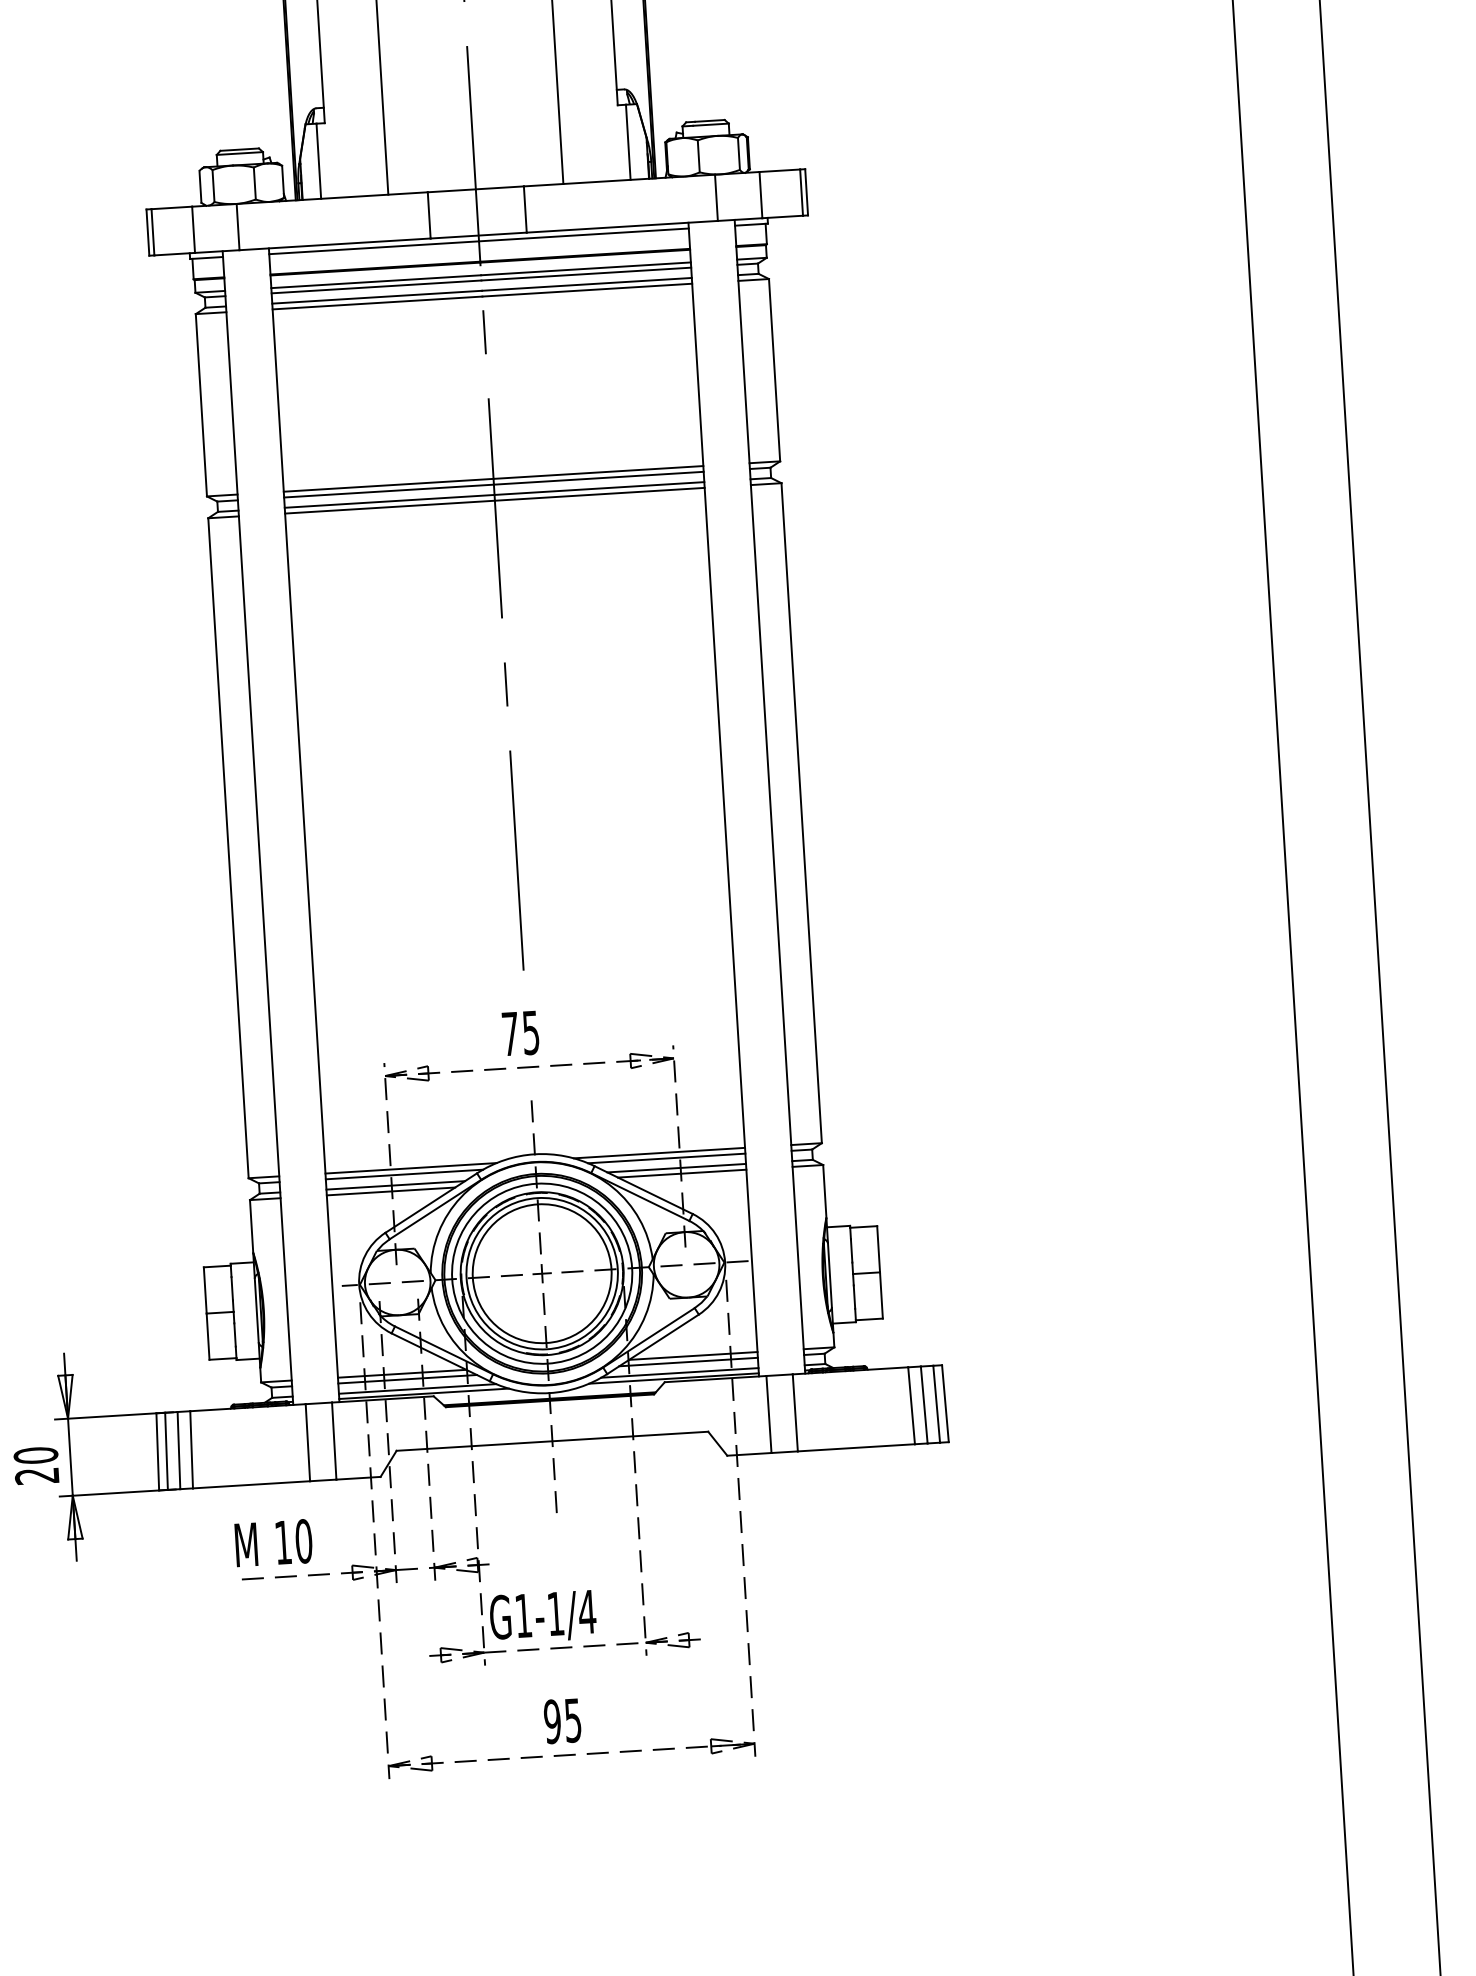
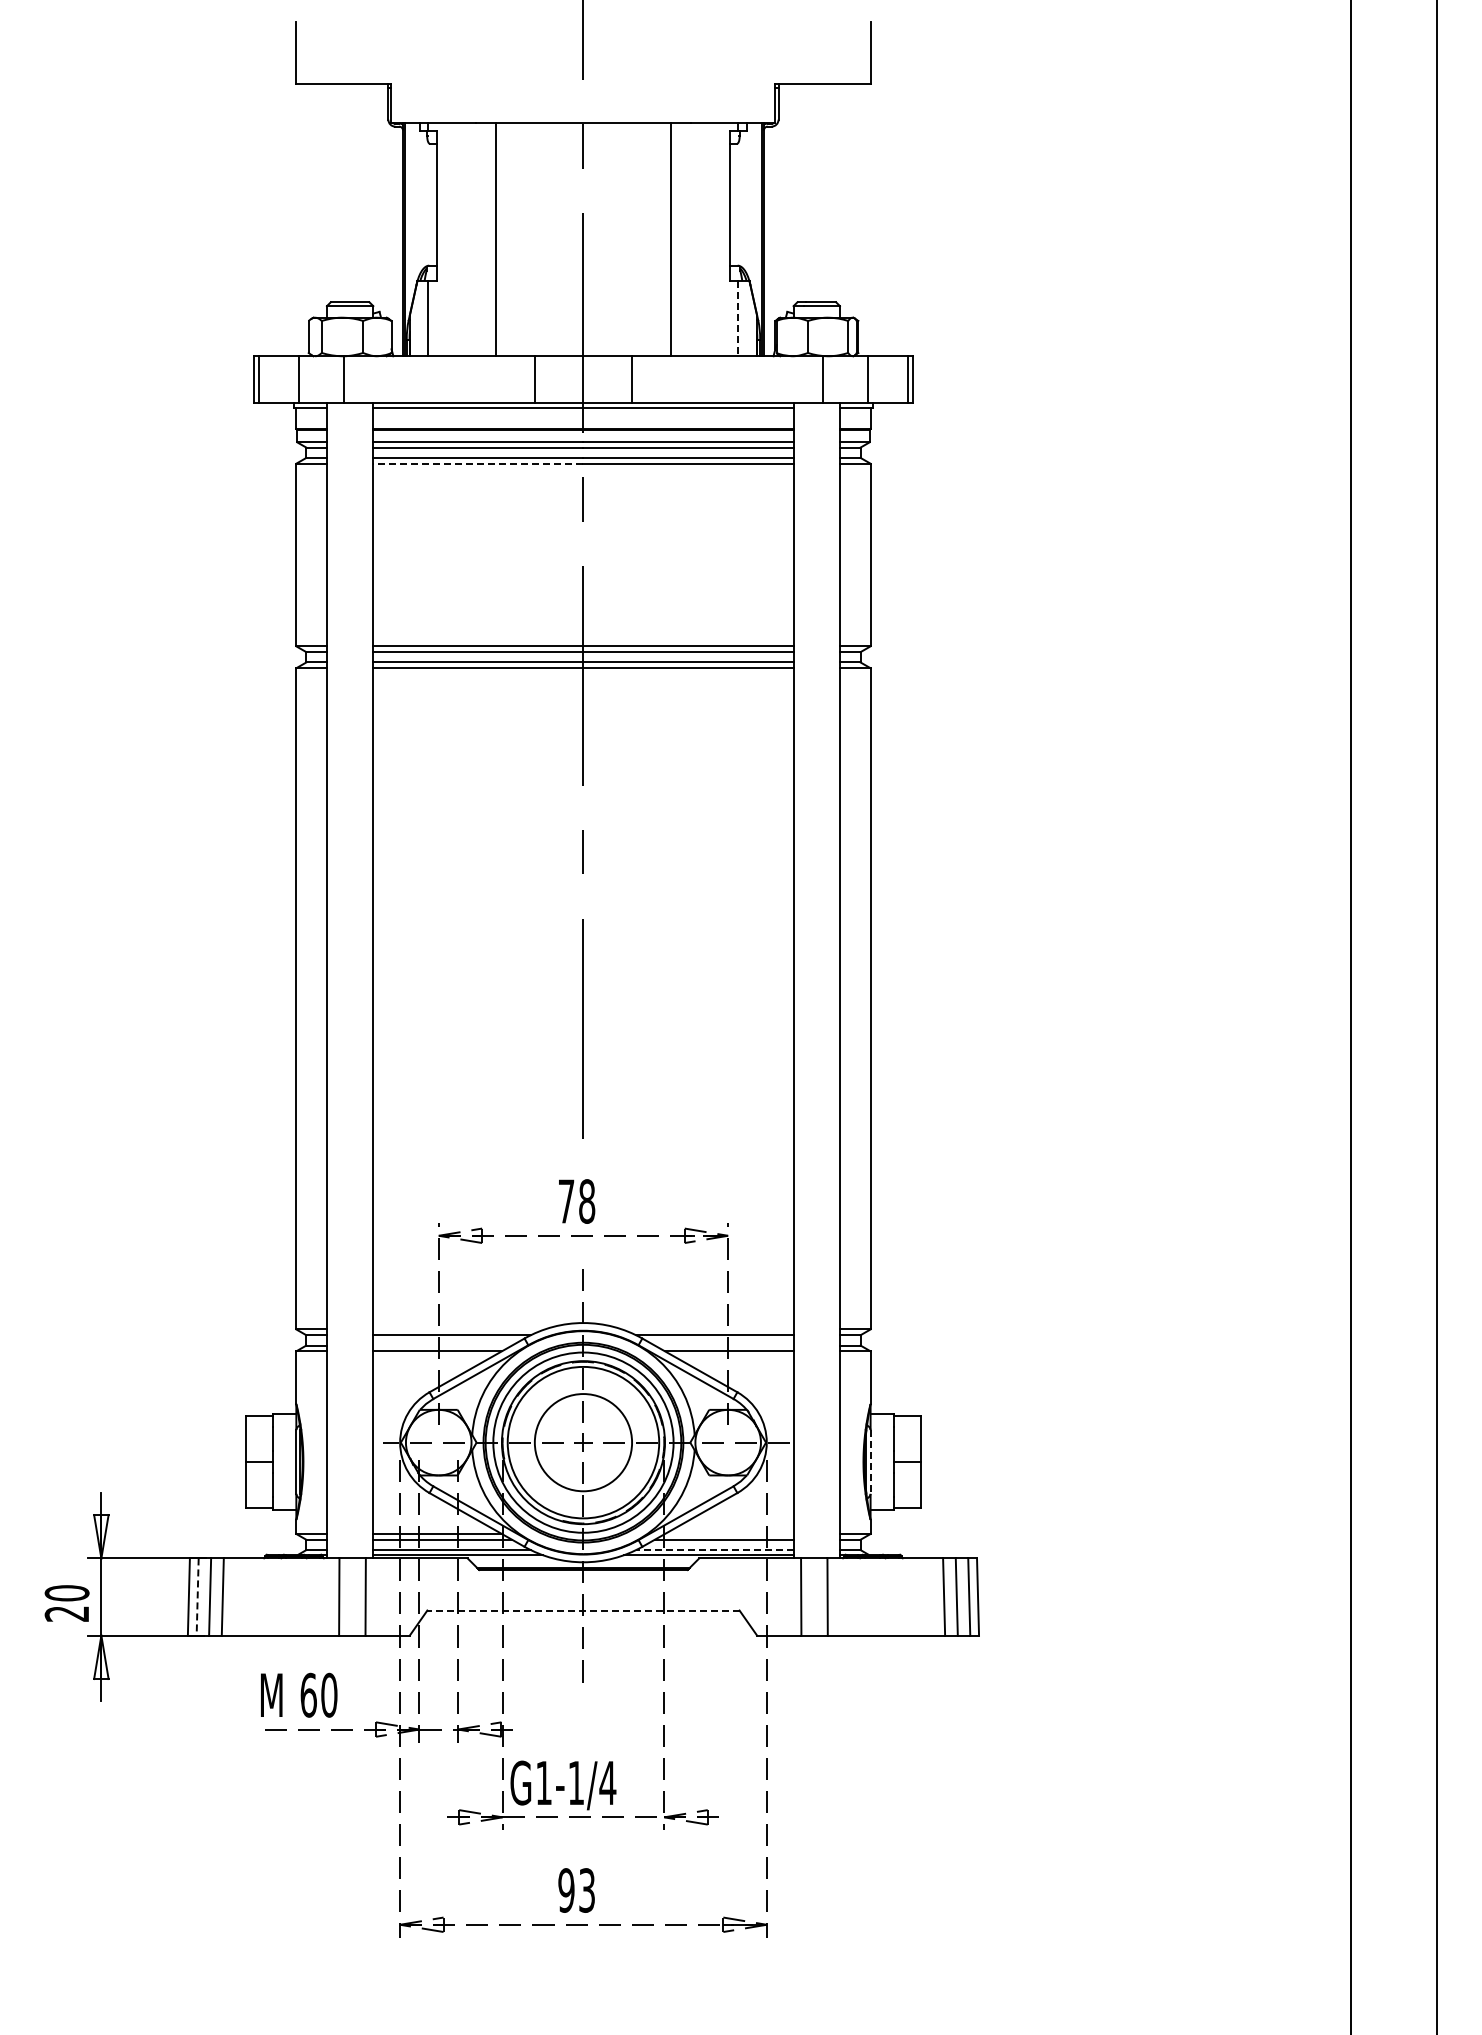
line: (628, 142) -> (738, 318), solid -> dashed
line: (376, 302) -> (477, 463), solid -> dashed
text: (531, 1032) -> (587, 1201), 75 -> 78
line: (659, 1153) -> (707, 1329), removed
line: (410, 1168) -> (458, 1329), removed
line: (676, 1168) -> (723, 1345), removed
line: (395, 1185) -> (442, 1345), removed
circle: (542, 1273) -> (583, 1442), size x0.7
line: (829, 1274) -> (870, 1461), solid -> dashed
line: (693, 1355) -> (729, 1533), removed
line: (679, 1373) -> (714, 1550), solid -> dashed
line: (551, 1441) -> (582, 1610), solid -> dashed
line: (166, 1451) -> (197, 1597), solid -> dashed
text: (283, 1541) -> (308, 1694), 10 -> 60
text: (572, 1720) -> (586, 1890), 95 -> 93

